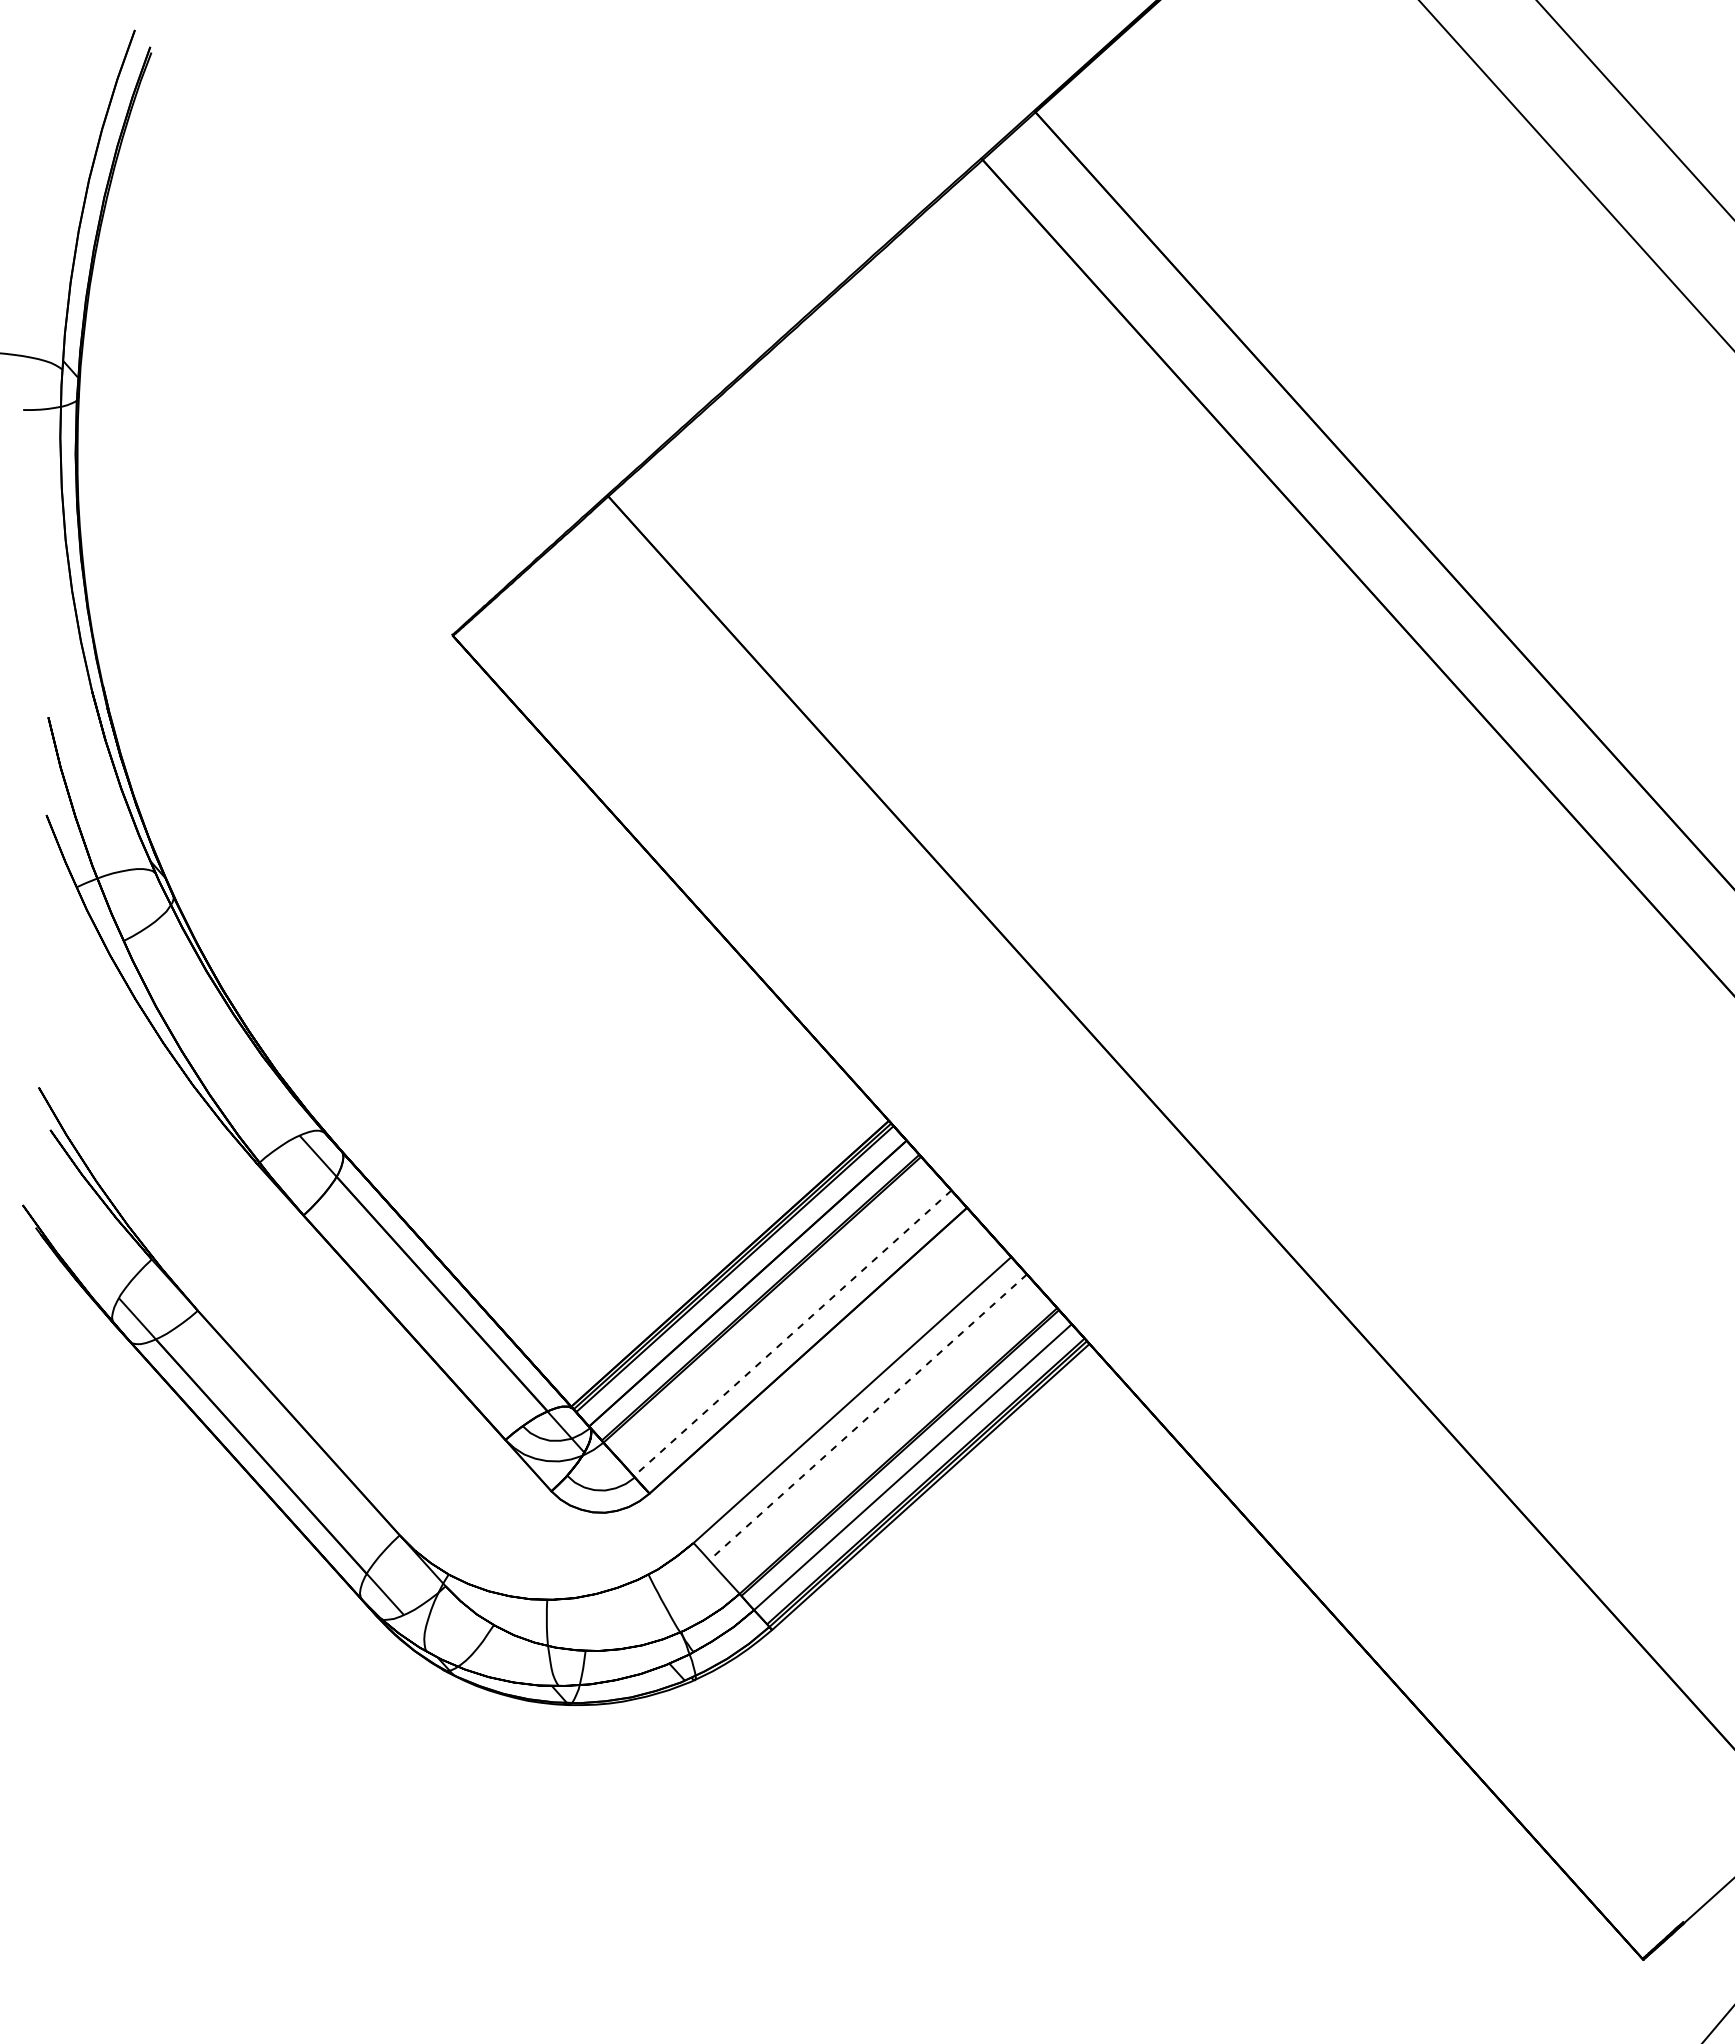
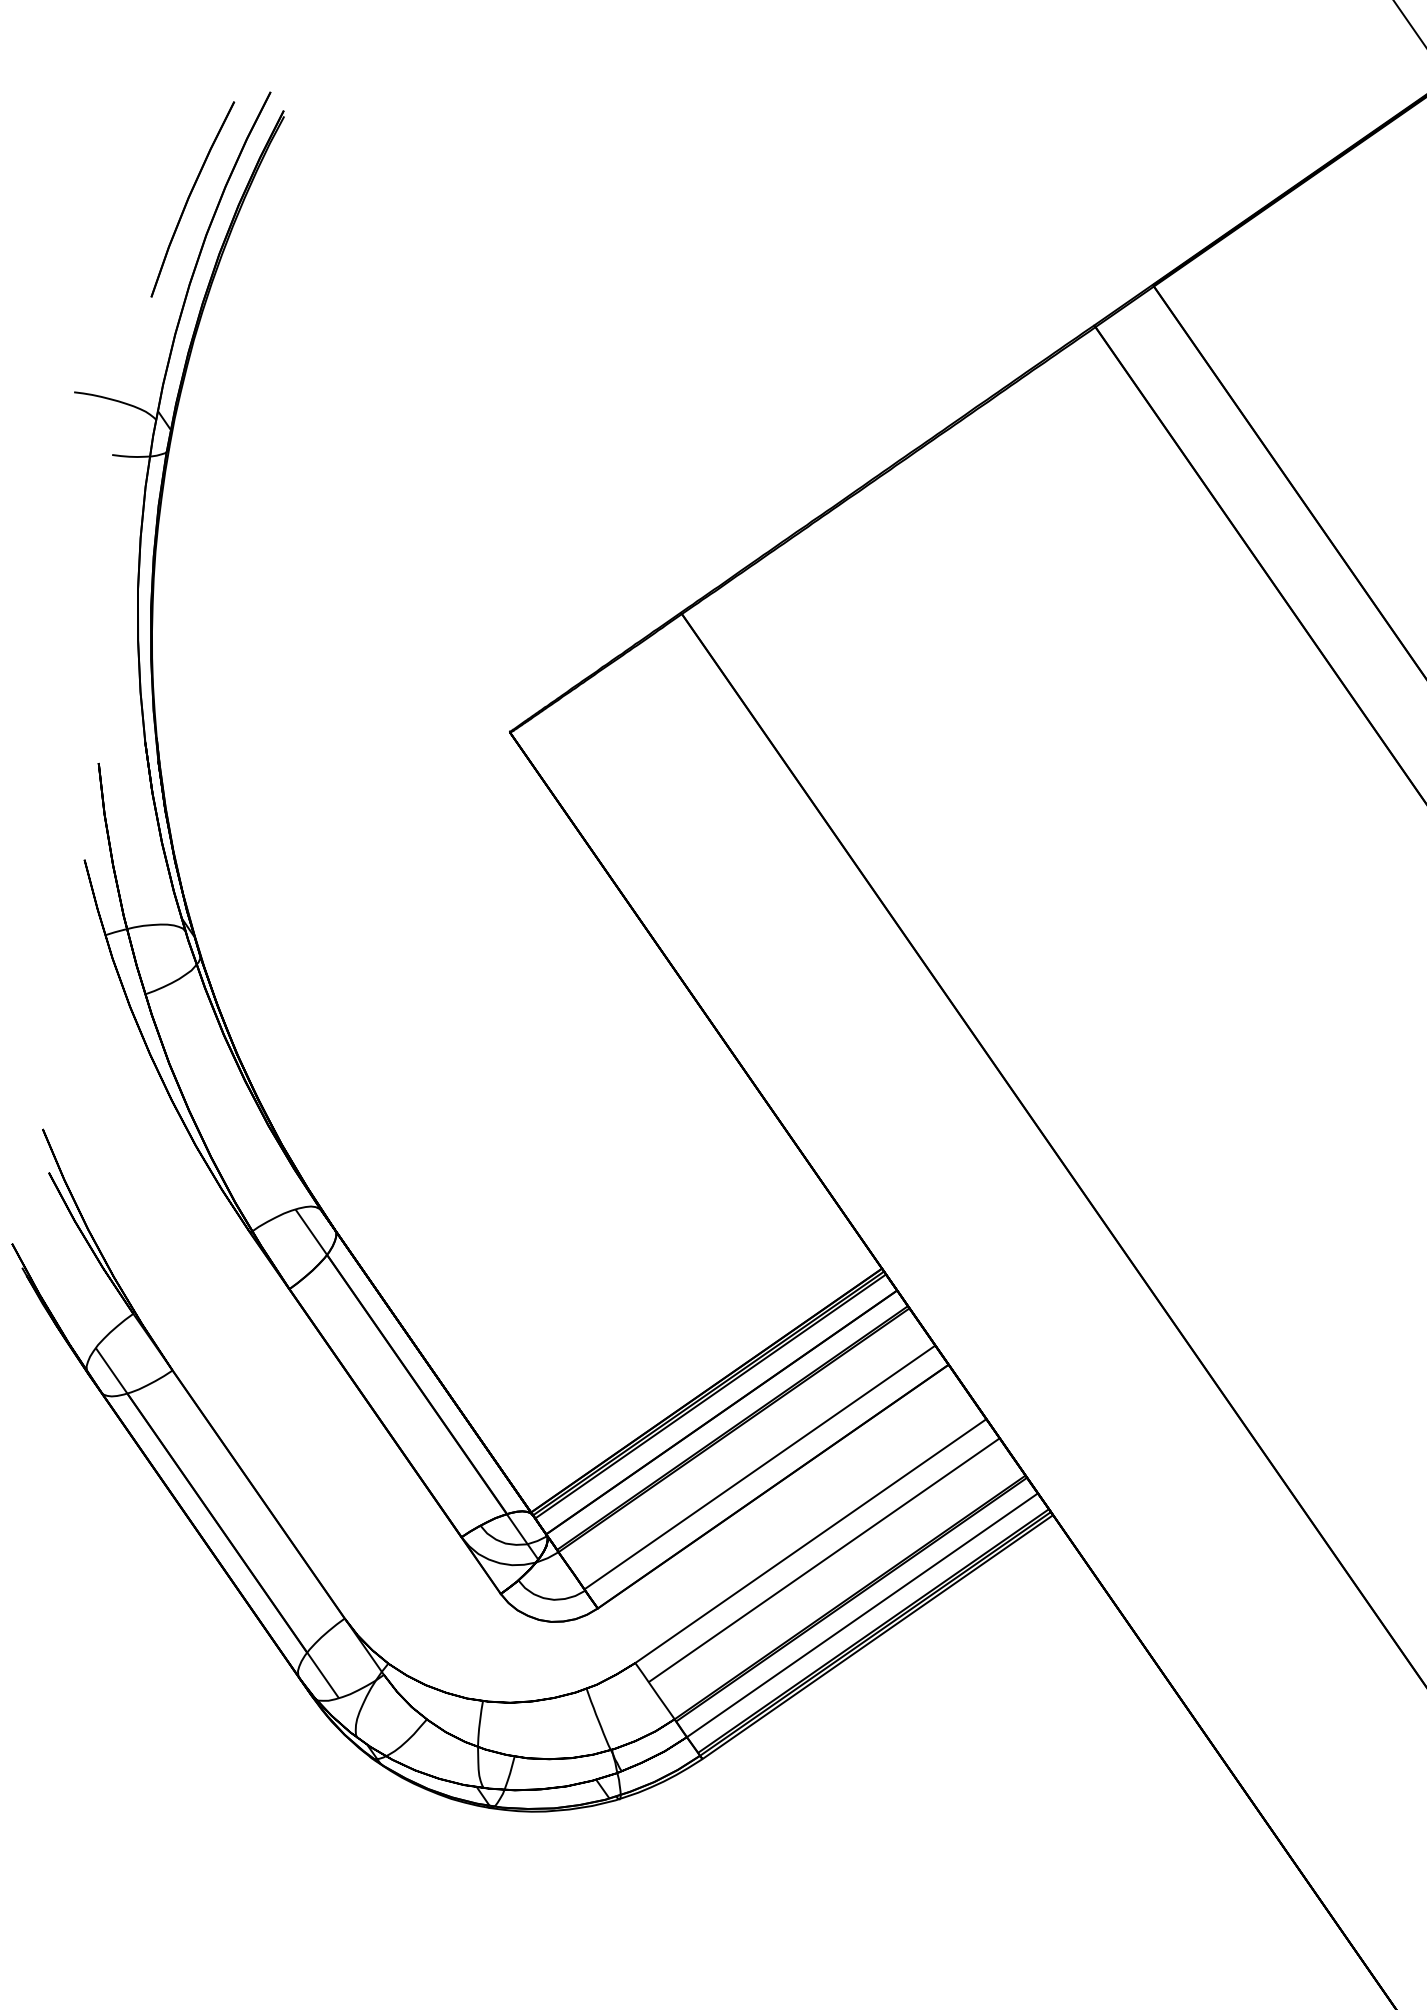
part: (70, 146) -> (192, 199), added
line: (792, 1333) -> (759, 1467), dashed -> solid
line: (868, 1417) -> (824, 1560), dashed -> solid

